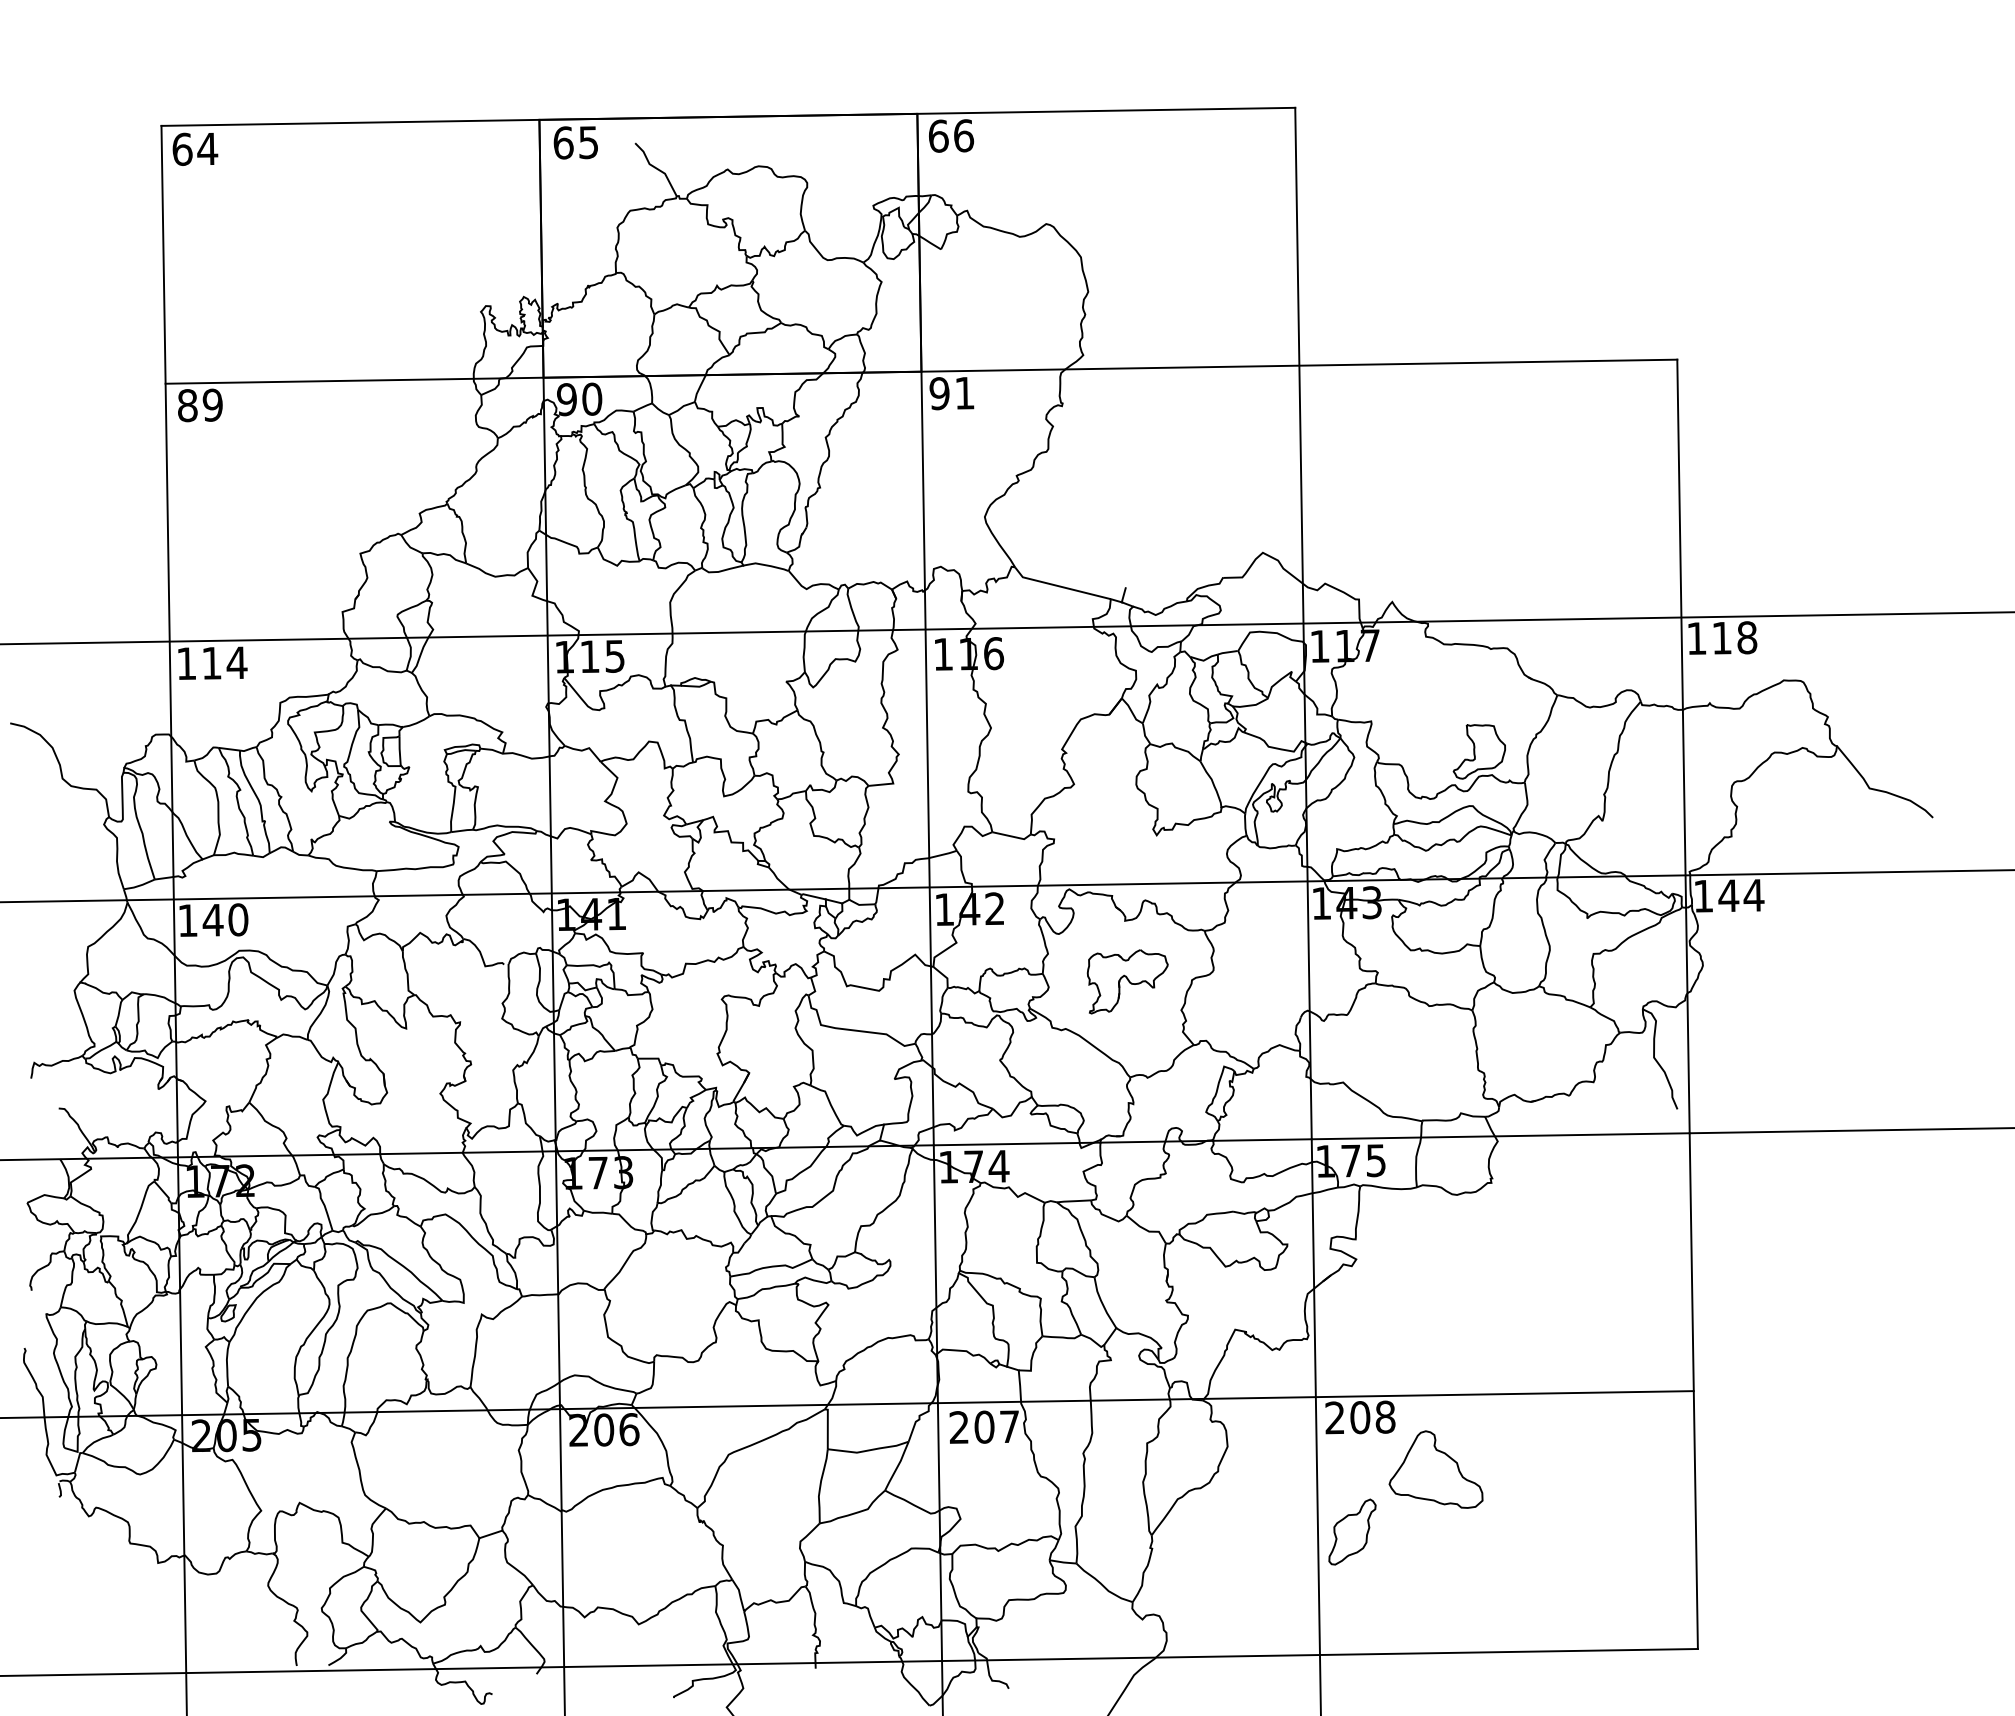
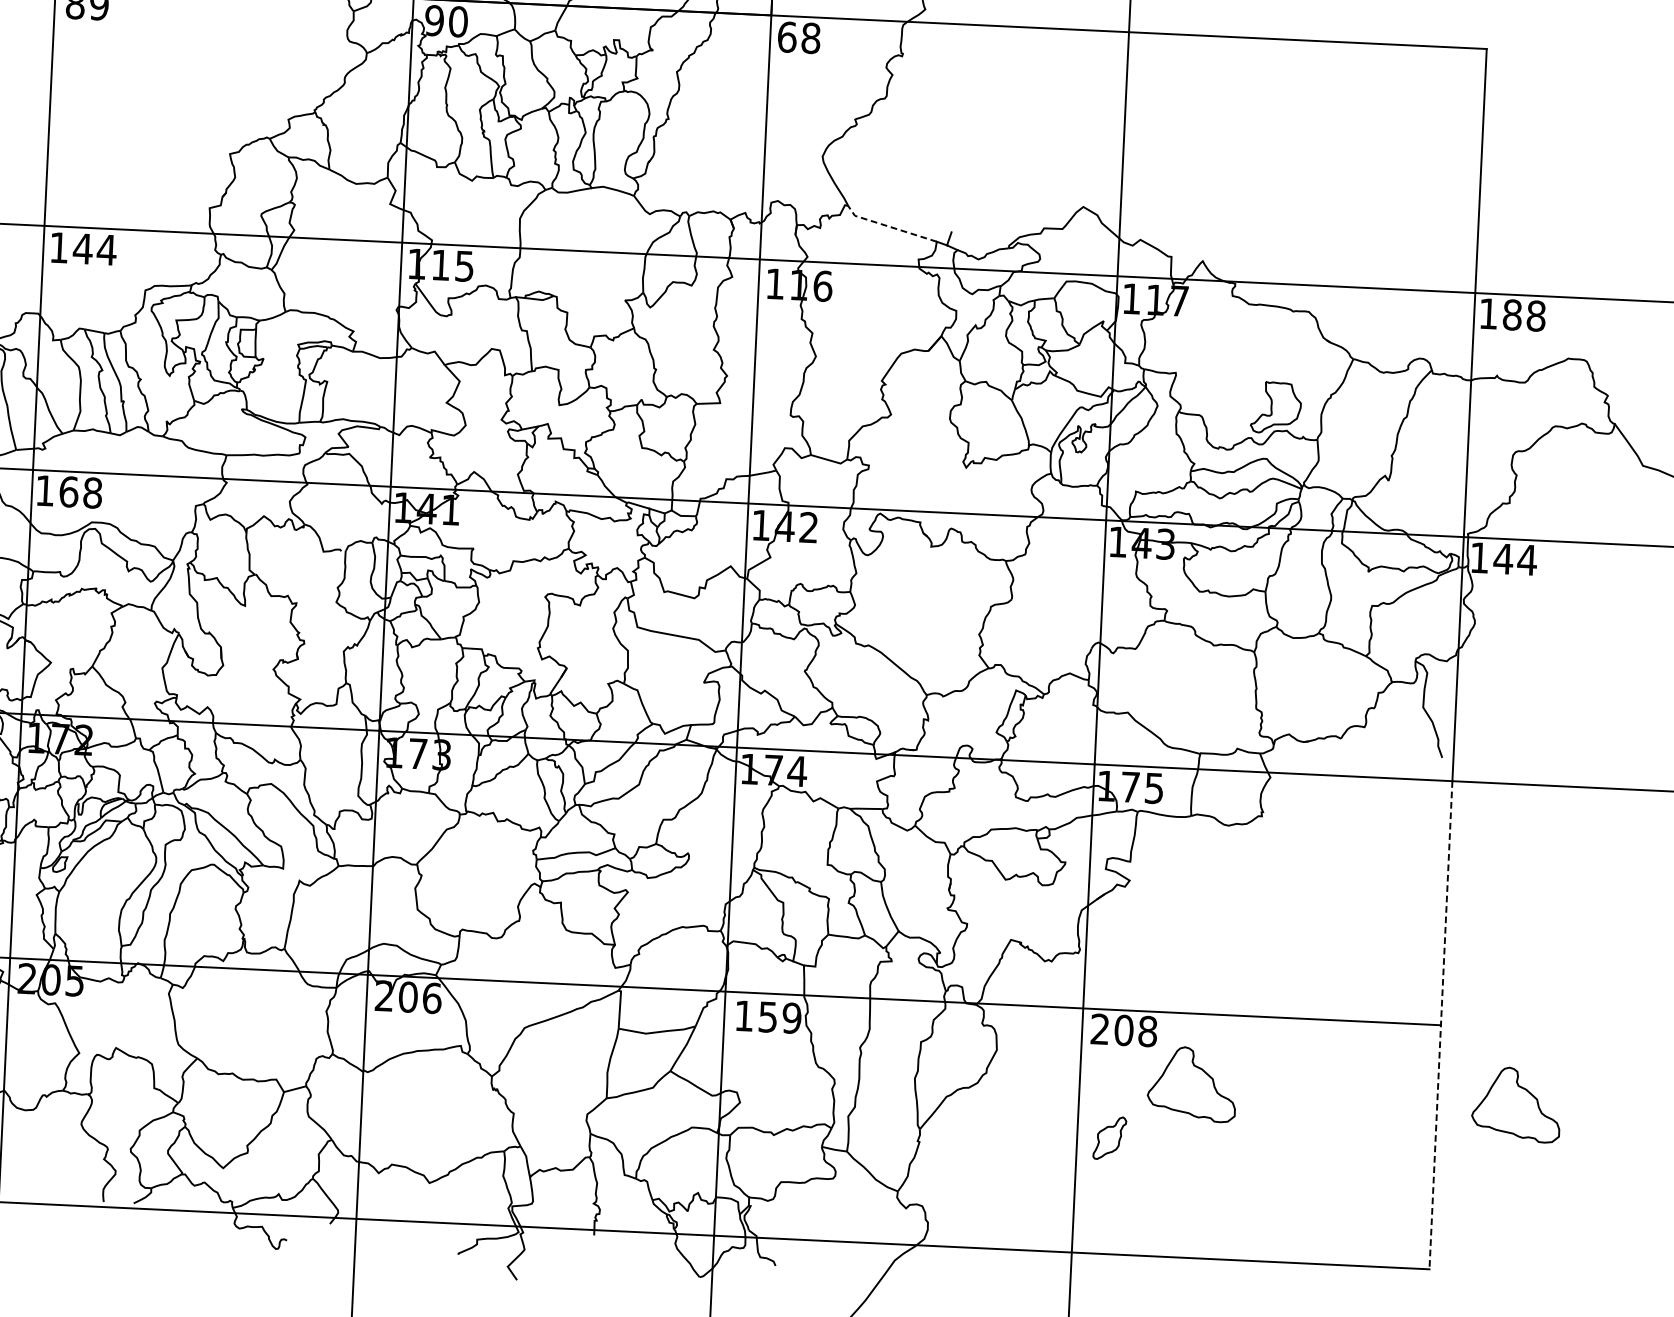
text: (951, 393) -> (798, 37), 91 -> 68
line: (1059, 586) -> (889, 226), solid -> dashed
text: (1722, 637) -> (1512, 314), 118 -> 188
text: (211, 663) -> (82, 249), 114 -> 144
text: (225, 919) -> (80, 491), 140 -> 168
part: (1127, 981) -> (929, 604), removed
line: (1693, 1391) -> (1440, 1025), solid -> dashed
text: (984, 1426) -> (768, 1016), 207 -> 159
part: (1778, 1469) -> (1516, 1104), added
part: (1352, 1531) -> (1109, 1137), size x0.7

